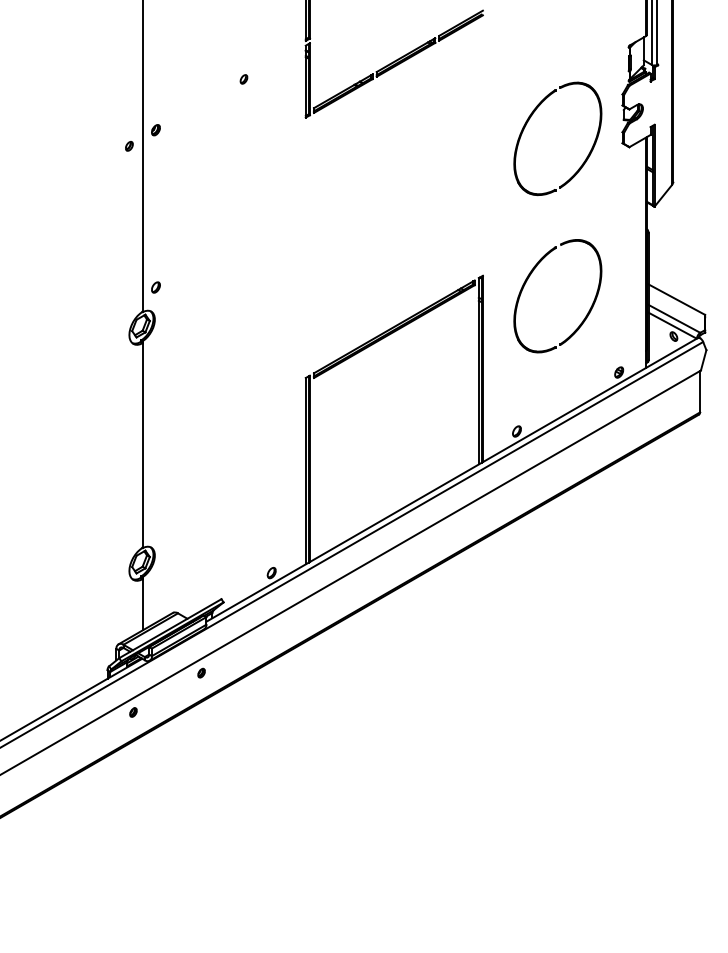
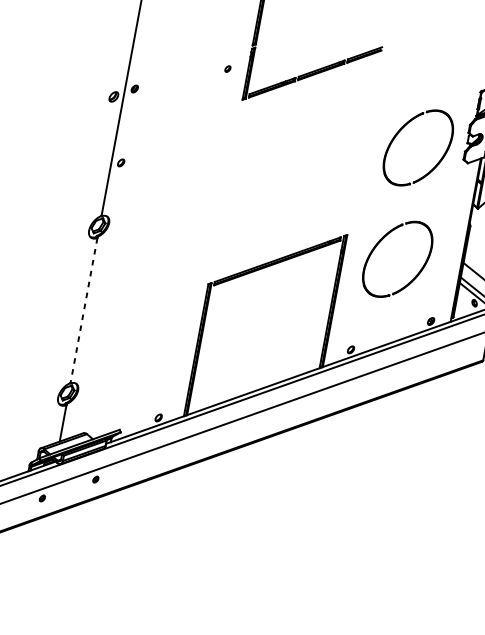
part: (243, 79) -> (227, 69), moved
part: (129, 146) -> (113, 97), size x1.6
part: (155, 287) -> (120, 162), moved
line: (142, 445) -> (83, 310), solid -> dashed

